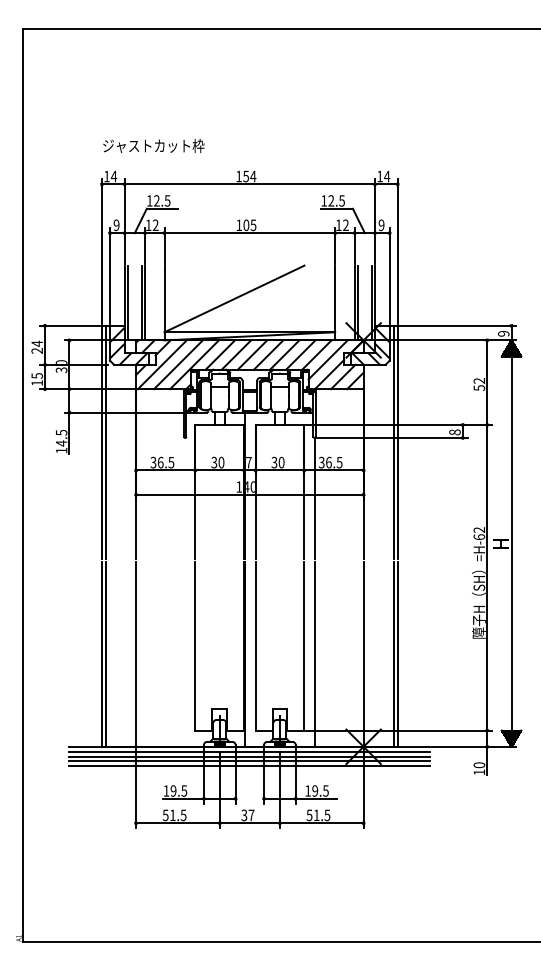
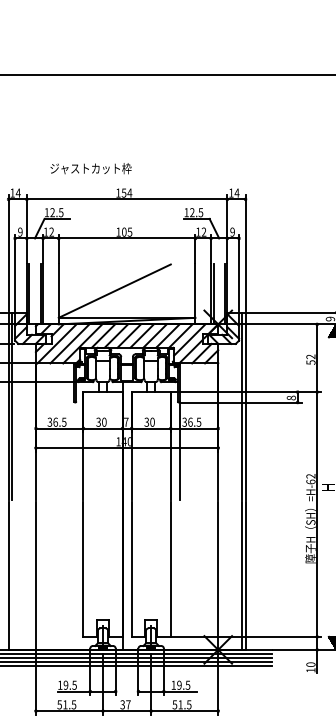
text: (153, 145) -> (90, 168), moved
line: (105, 654) -> (11, 575), removed
line: (315, 654) -> (179, 575), removed

